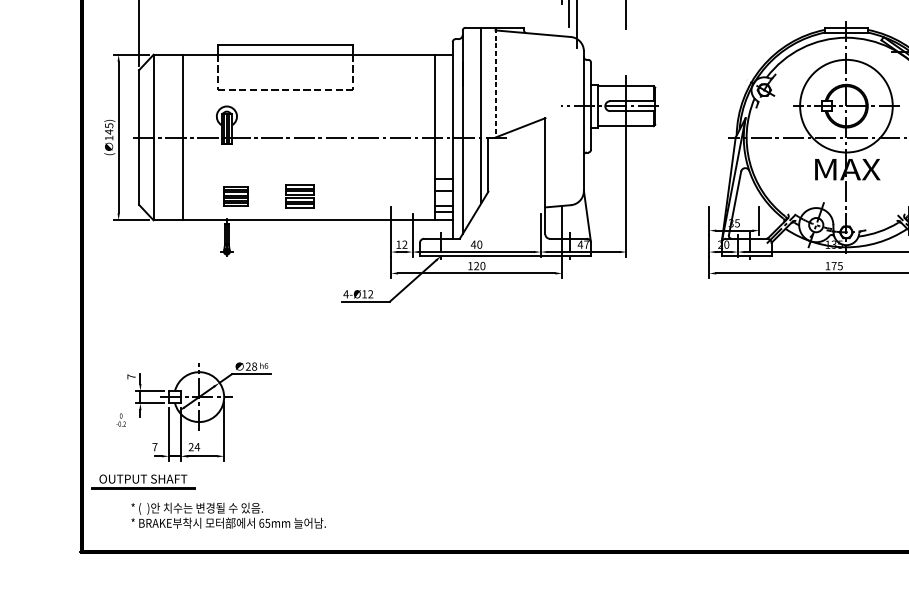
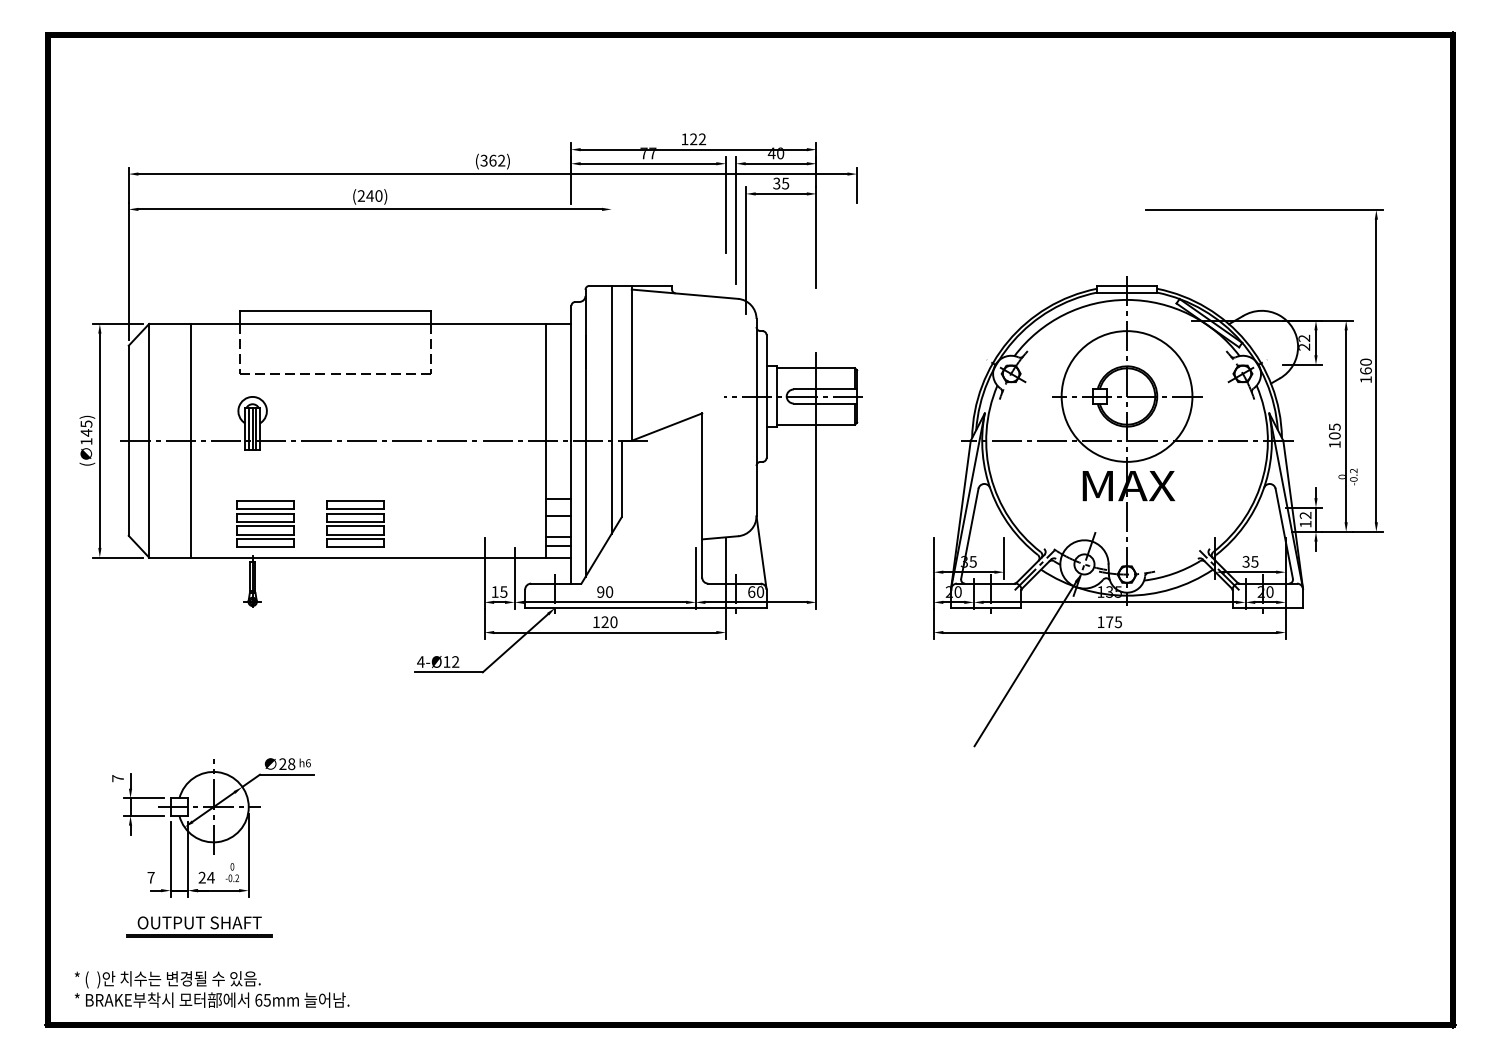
line: (495, 82) -> (631, 363), dashed -> solid
part: (236, 196) -> (265, 523), size x1.67
part: (299, 196) -> (355, 523), size x1.43
text: (404, 244) -> (503, 591), 12 -> 15
text: (473, 244) -> (600, 591), 40 -> 90
text: (583, 244) -> (755, 591), 47 -> 60
line: (774, 296) -> (1025, 664), added
text: (121, 420) -> (232, 872), moved
part: (143, 481) -> (199, 926), moved
text: (228, 515) -> (211, 989), moved

